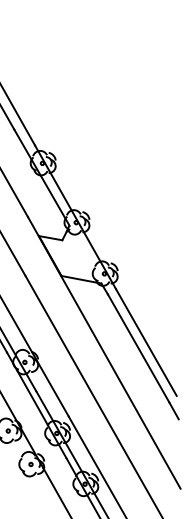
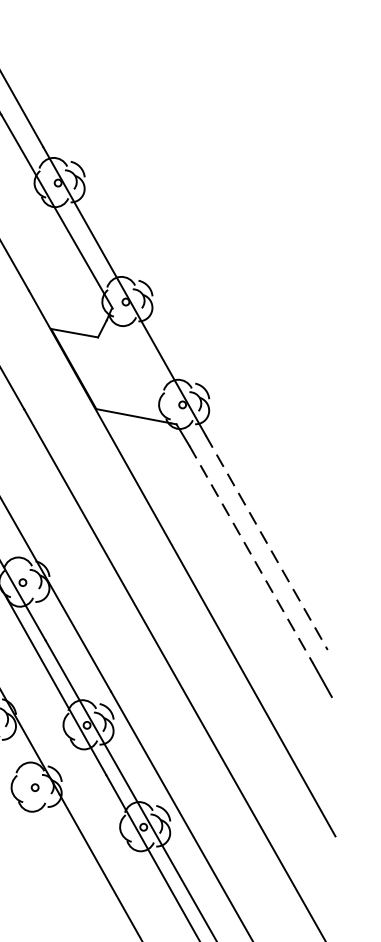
line: (146, 342) -> (267, 542), solid -> dashed
line: (138, 348) -> (250, 554), solid -> dashed

